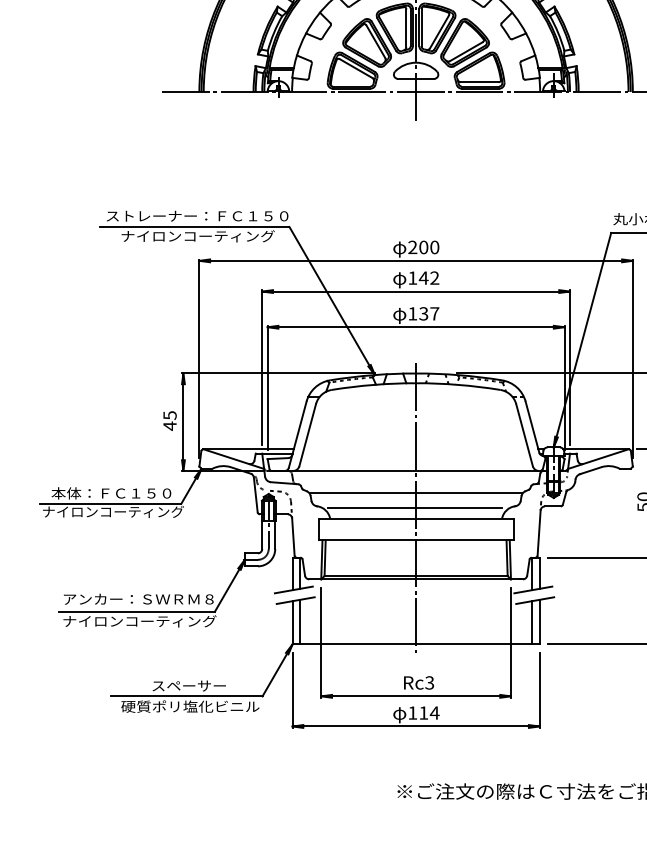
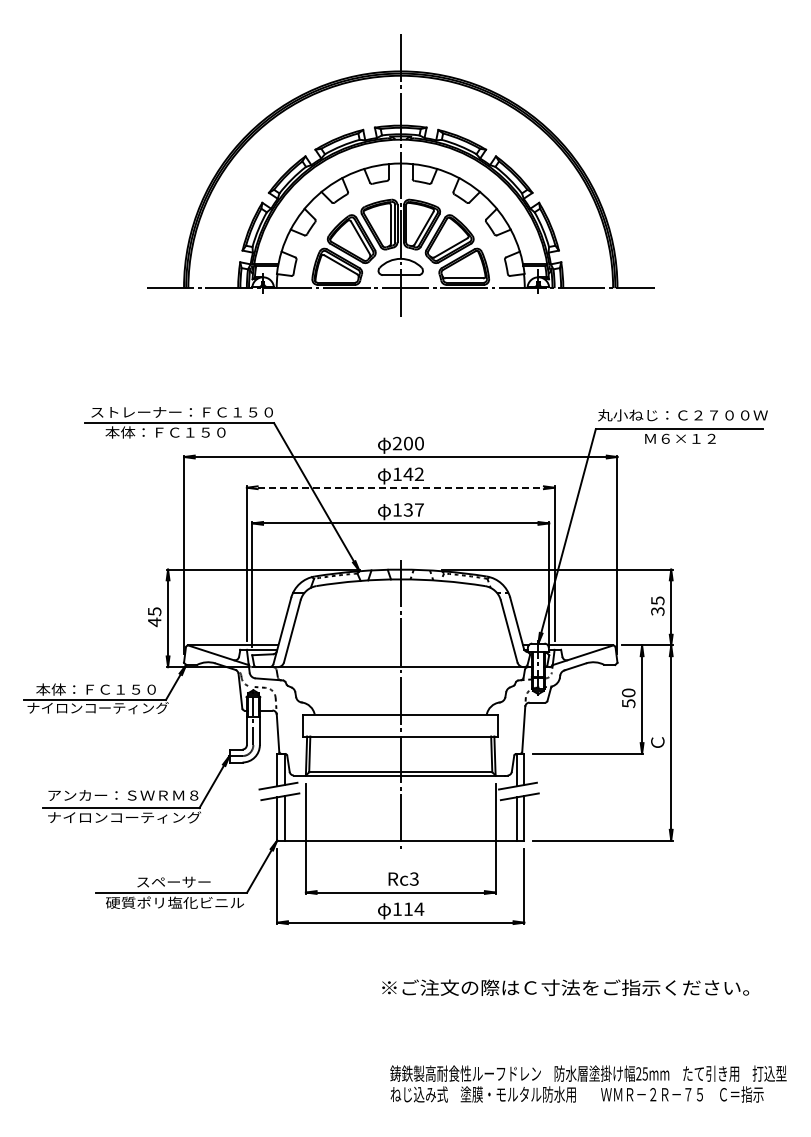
text: (197, 236) -> (182, 432), ナイロンコーティング -> 本体：ＦＣ１５０
line: (415, 291) -> (400, 487), solid -> dashed
line: (415, 492) -> (400, 688), removed
line: (414, 508) -> (399, 704), removed

